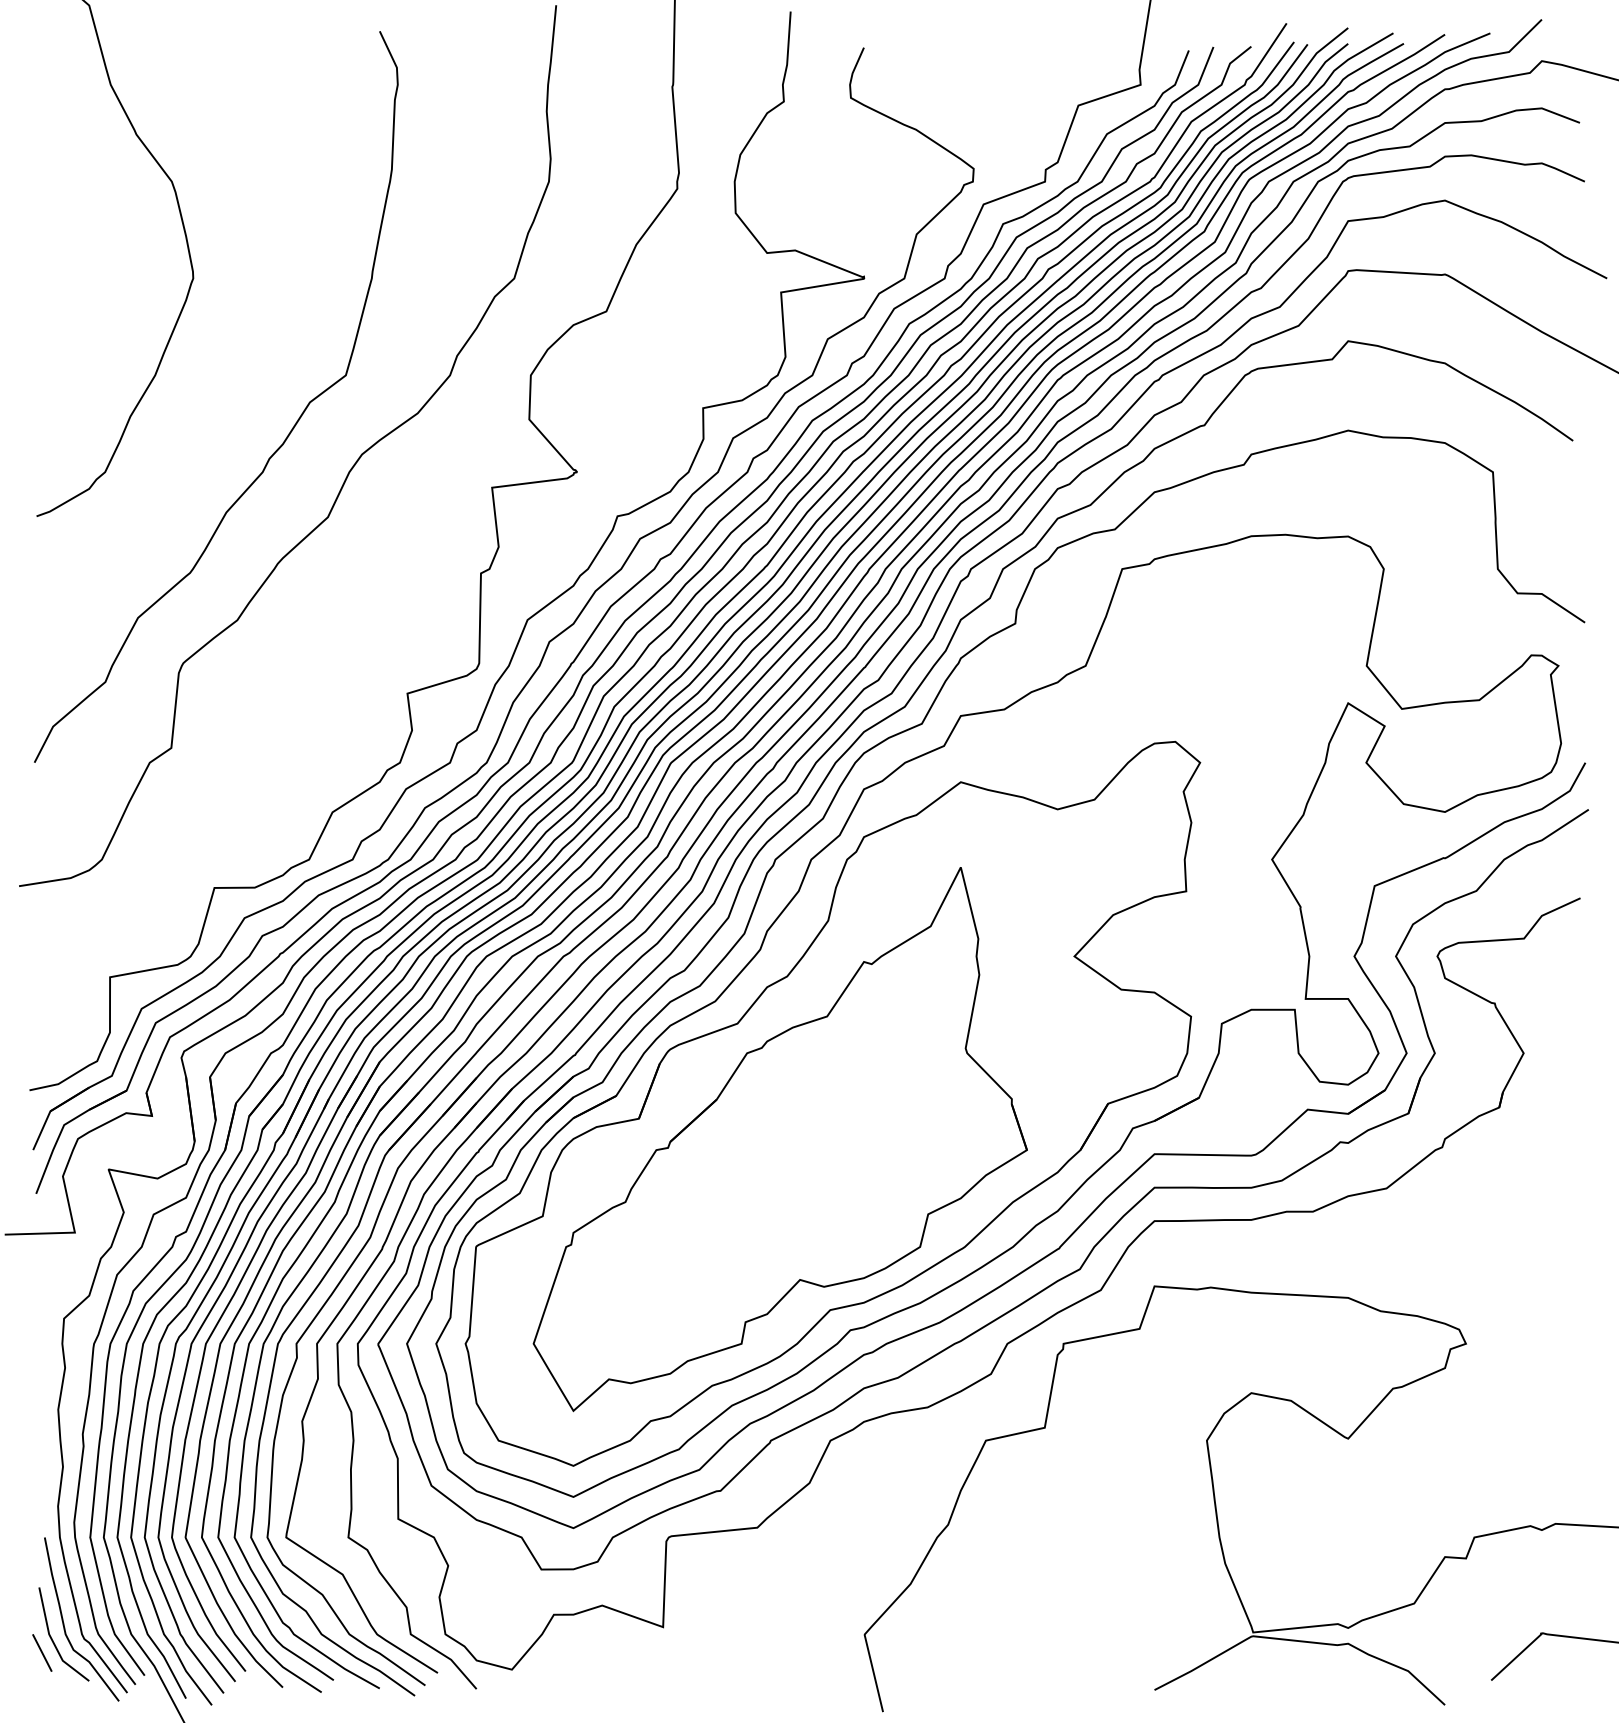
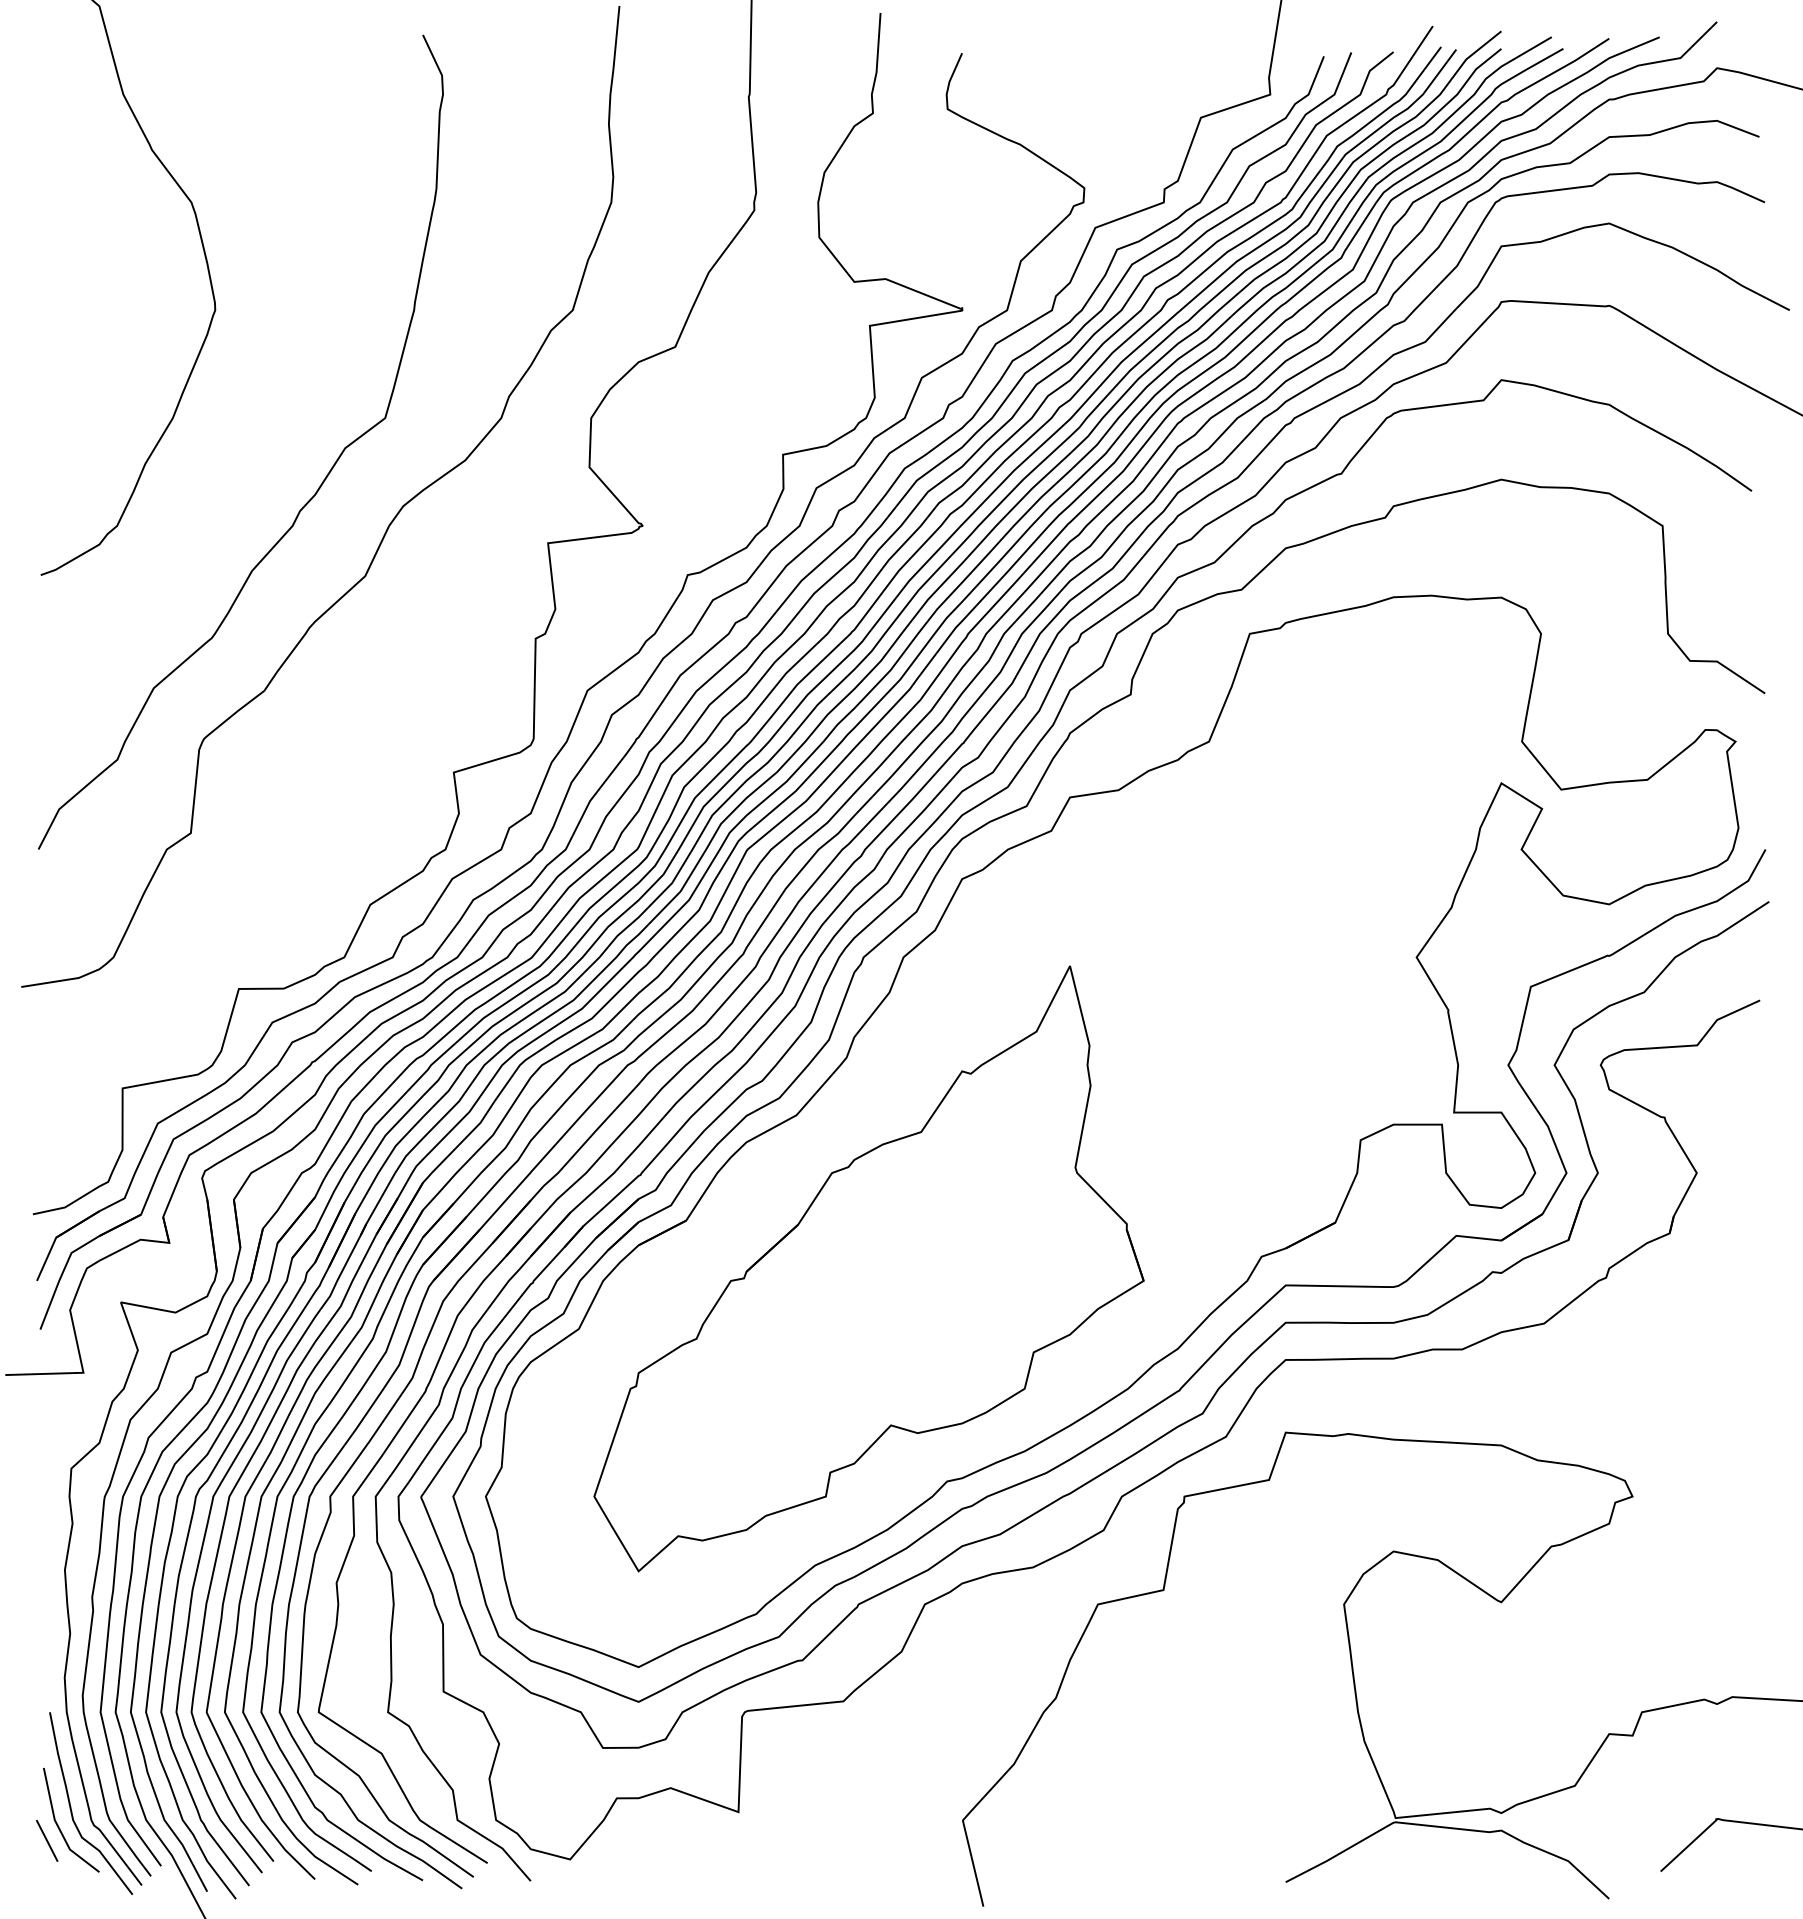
part: (832, 1103) -> (927, 1228), removed

